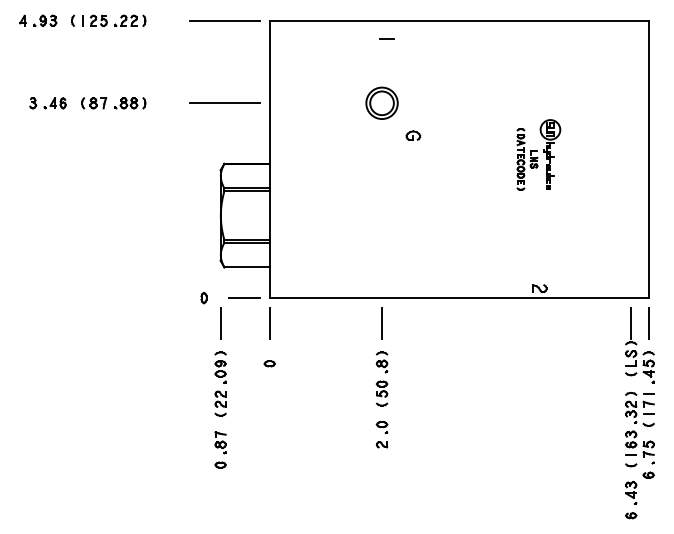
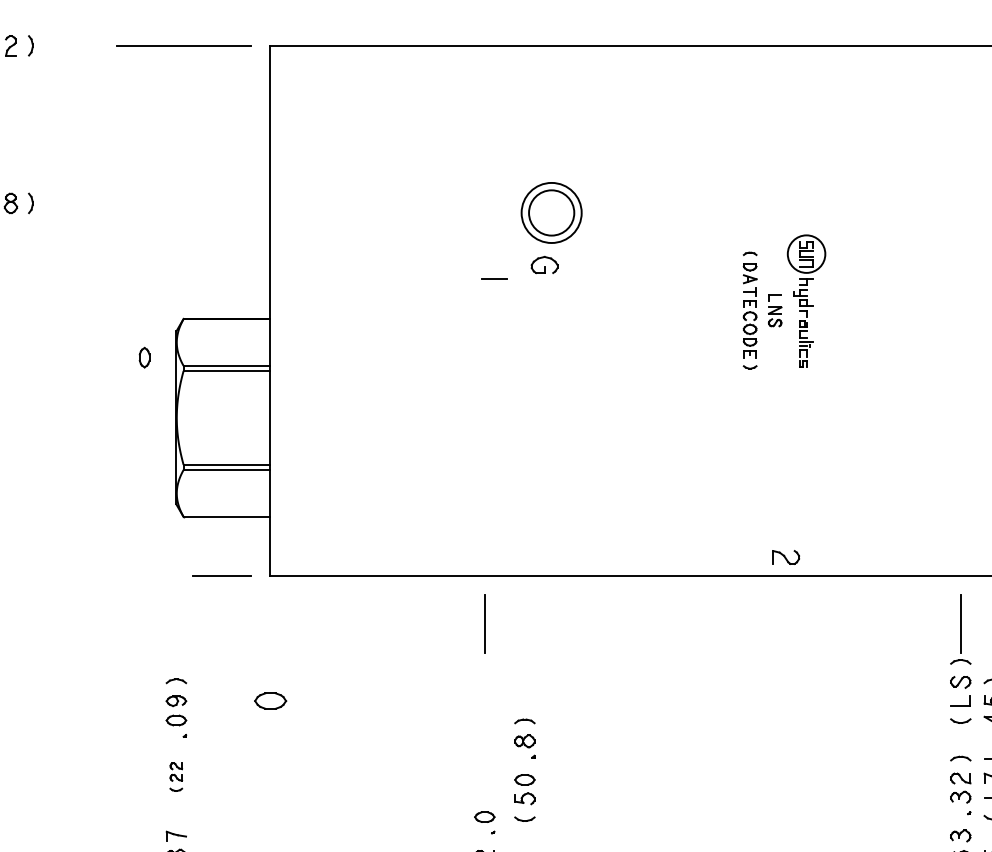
line: (386, 38) -> (493, 278), moved
part: (381, 102) -> (550, 211), moved
line: (224, 103) -> (183, 203), removed
part: (203, 297) -> (143, 356), moved
line: (220, 323) -> (176, 624), removed
line: (269, 323) -> (269, 624), removed
part: (269, 363) -> (269, 700), size x1.6
part: (381, 378) -> (523, 769), moved
part: (220, 403) -> (176, 776), size x0.6

